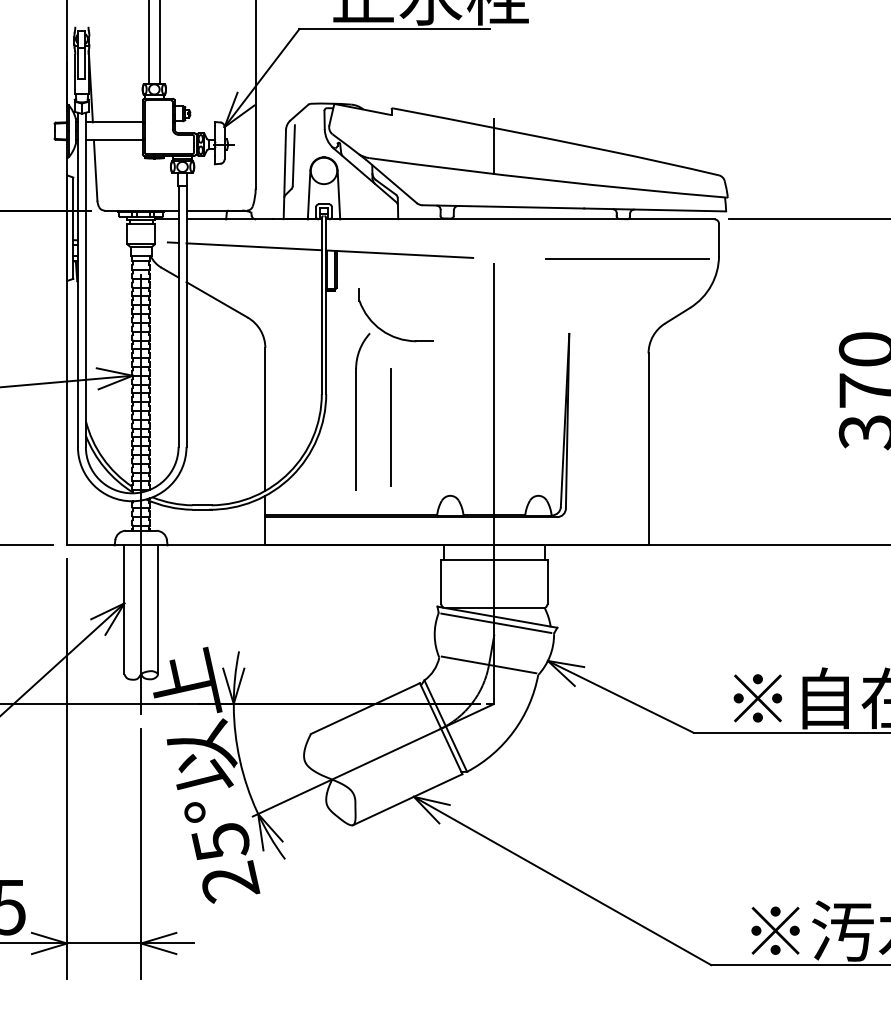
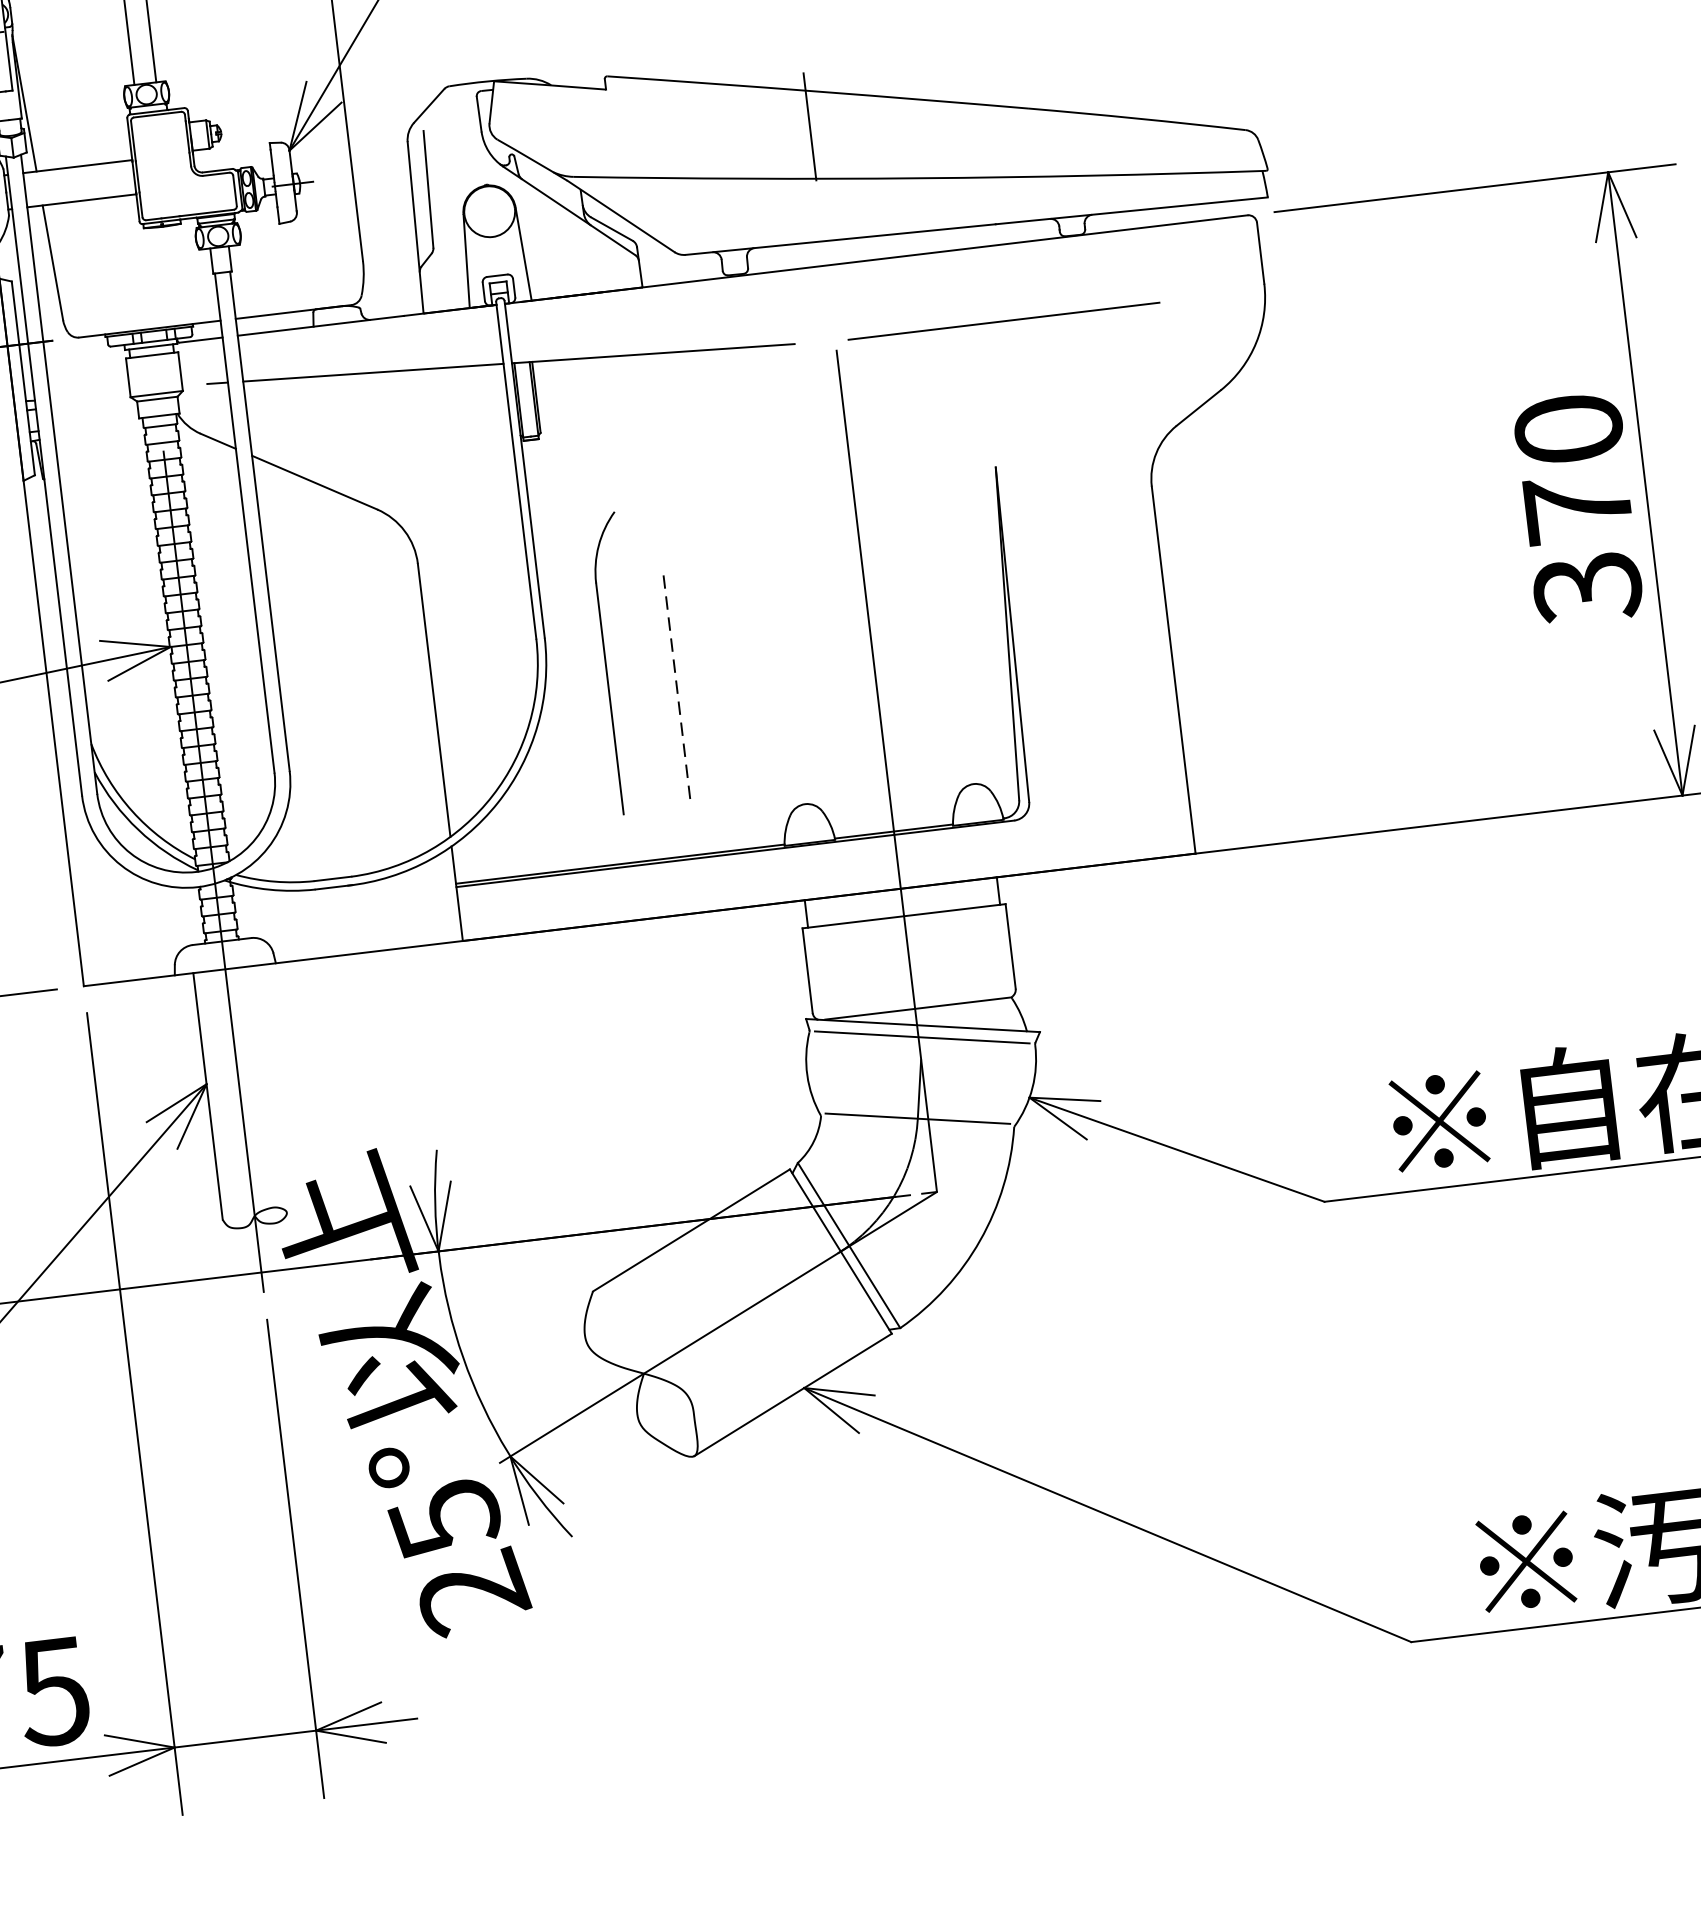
line: (627, 258) -> (1003, 320), moved
part: (384, 330) -> (641, 503), removed
line: (391, 427) -> (677, 686), solid -> dashed
line: (157, 609) -> (271, 1088), removed

